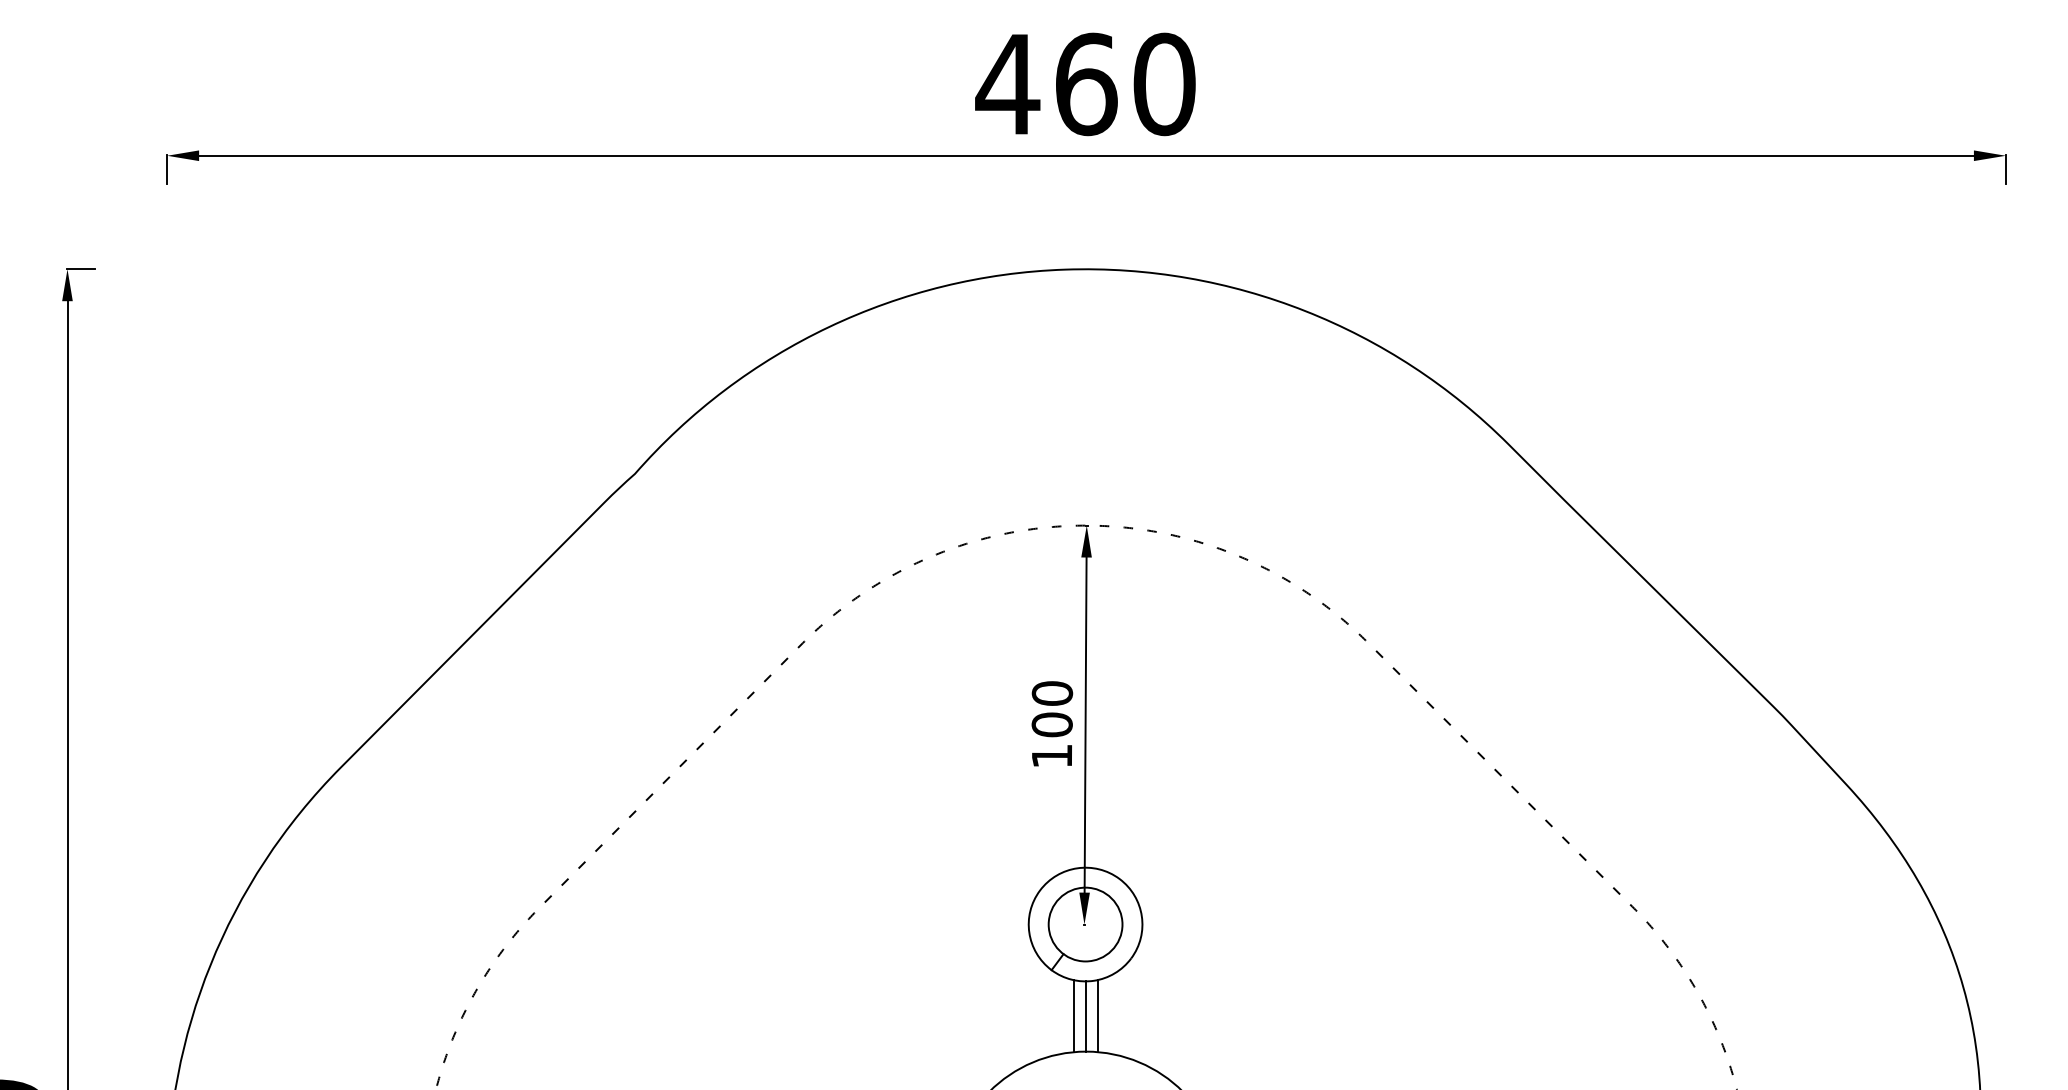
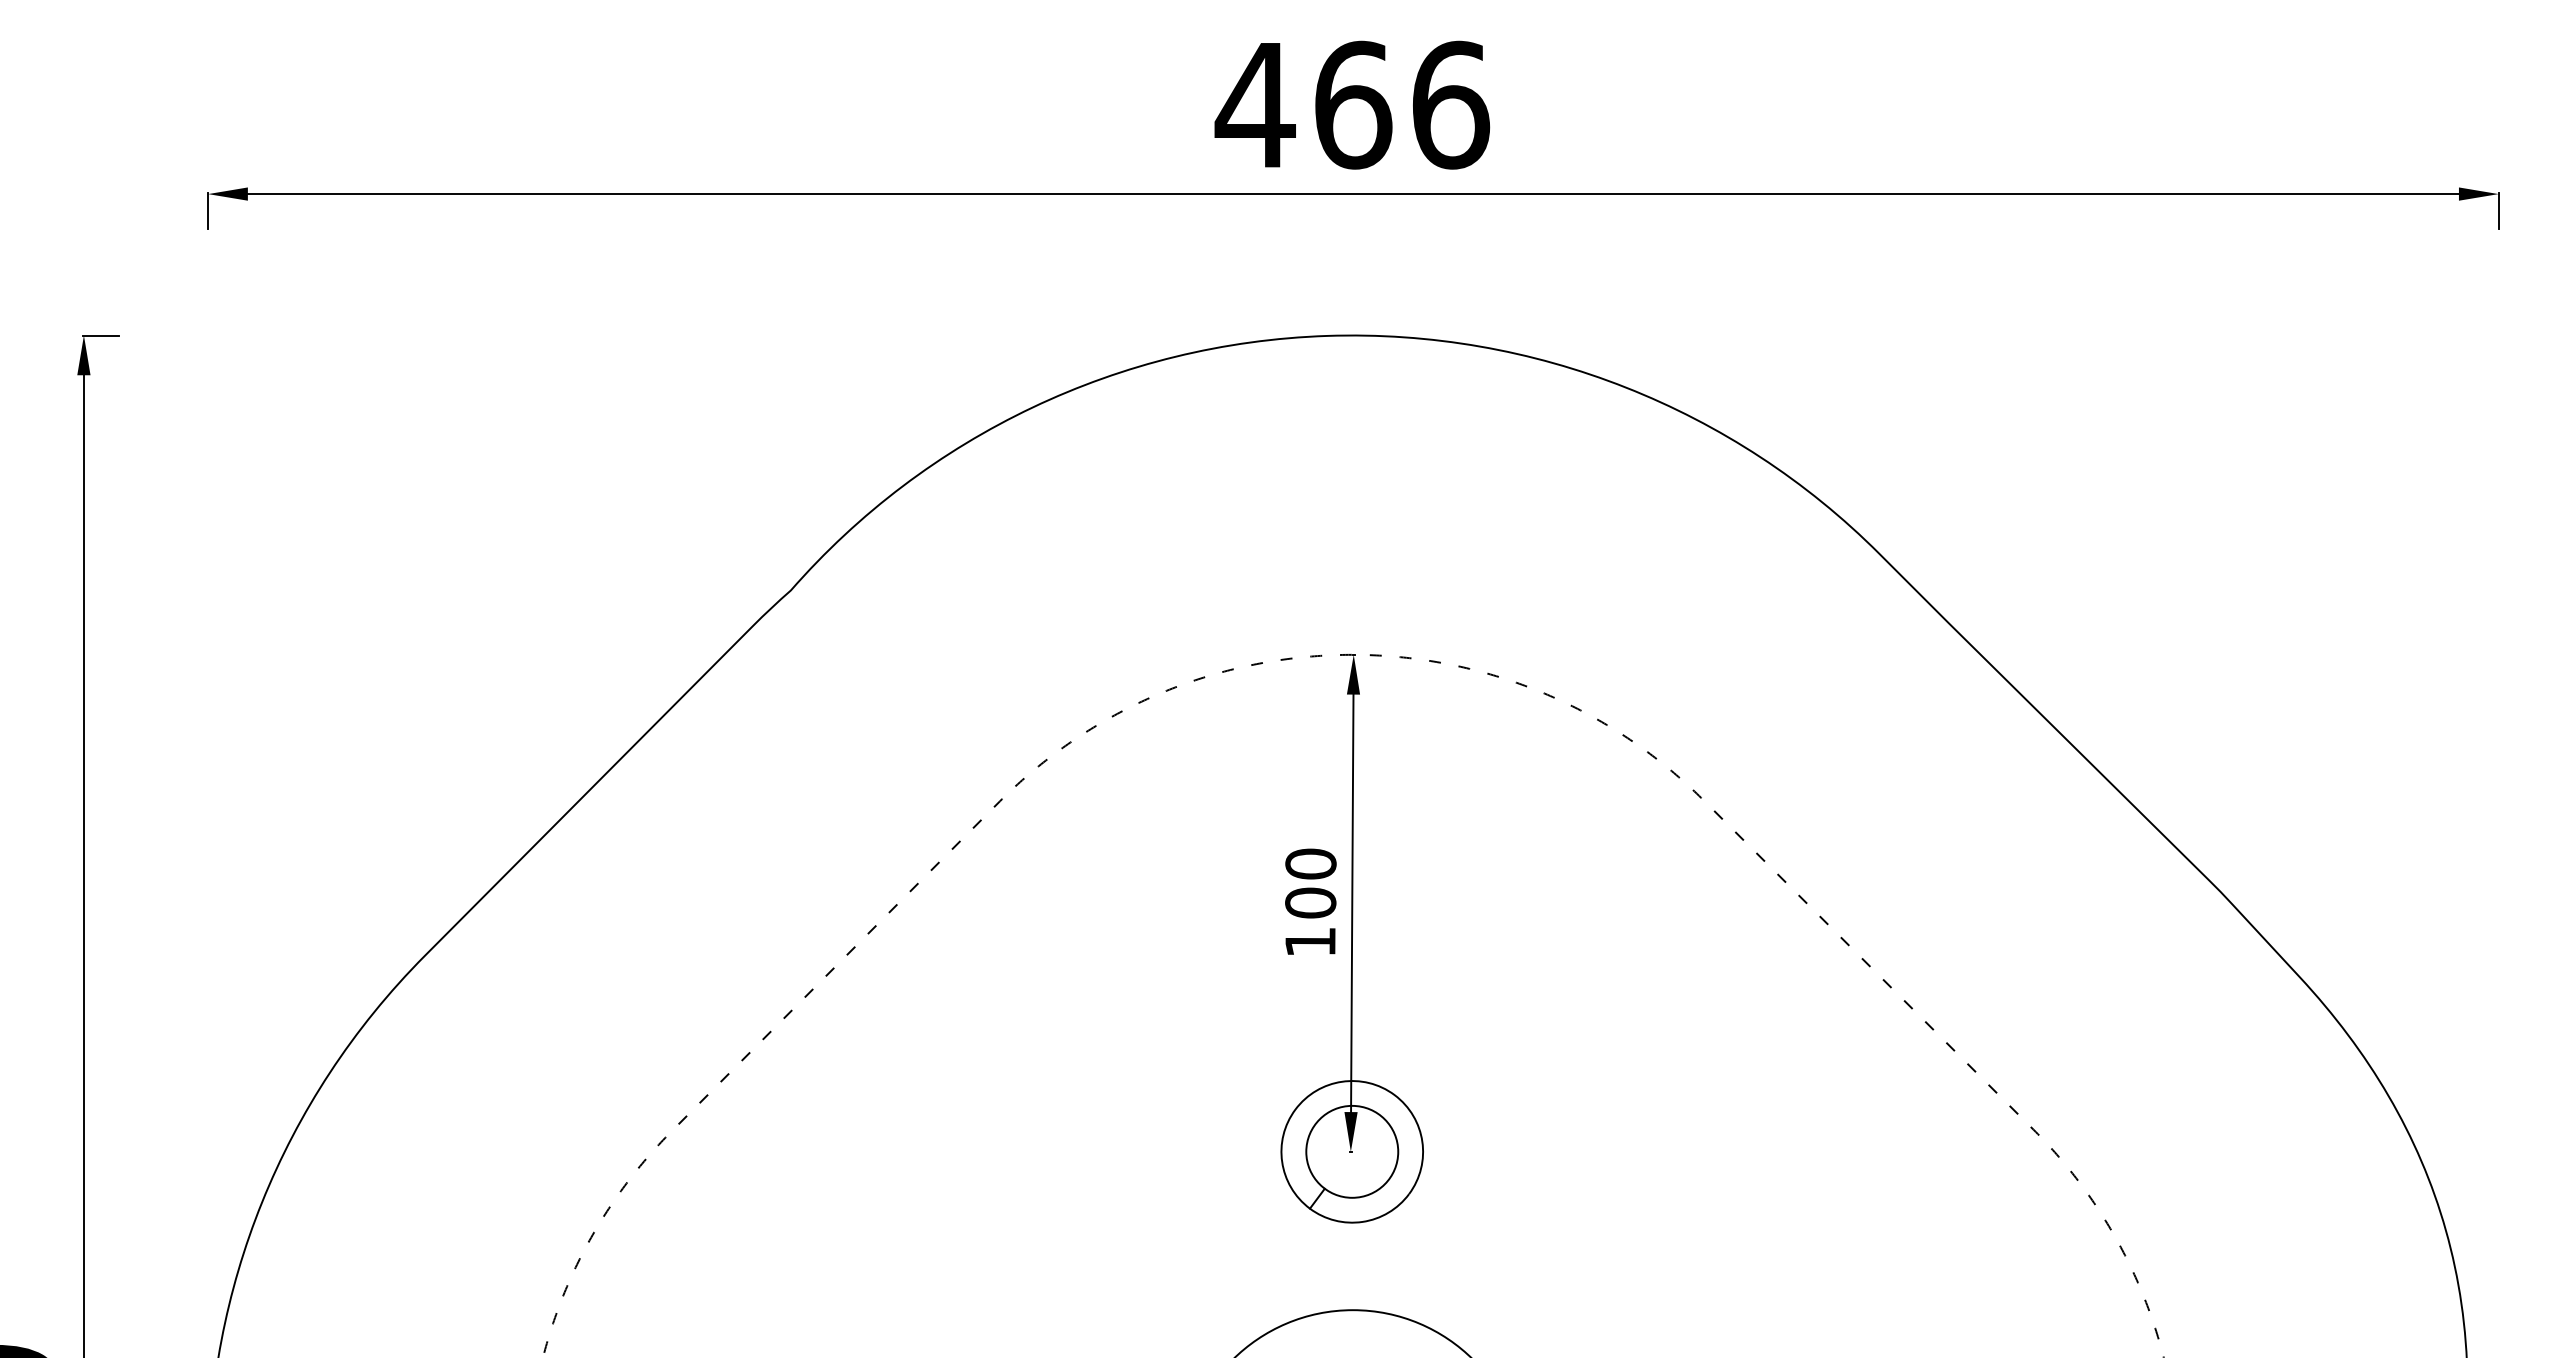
text: (1165, 83) -> (1451, 104), 460 -> 466
line: (1074, 1015) -> (1338, 1265), removed
line: (1097, 1015) -> (1367, 1265), removed
line: (1086, 1016) -> (1353, 1266), removed

